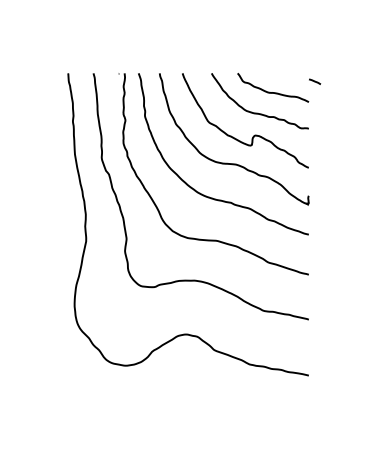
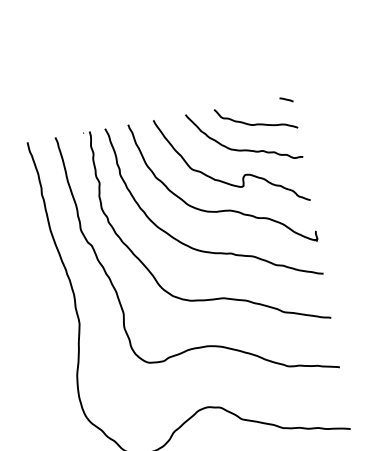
curve: (315, 81) -> (287, 99), moved

